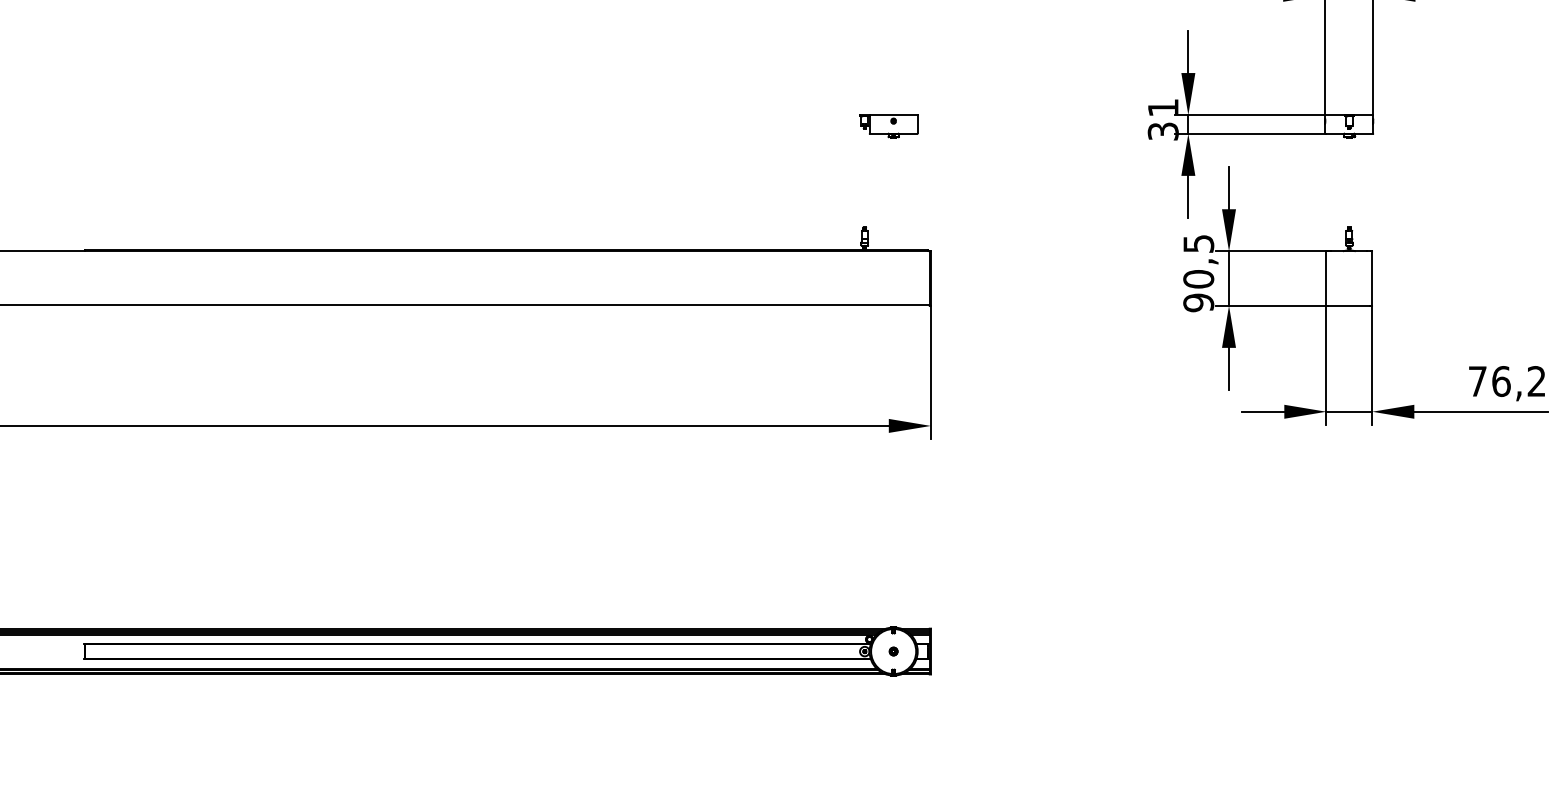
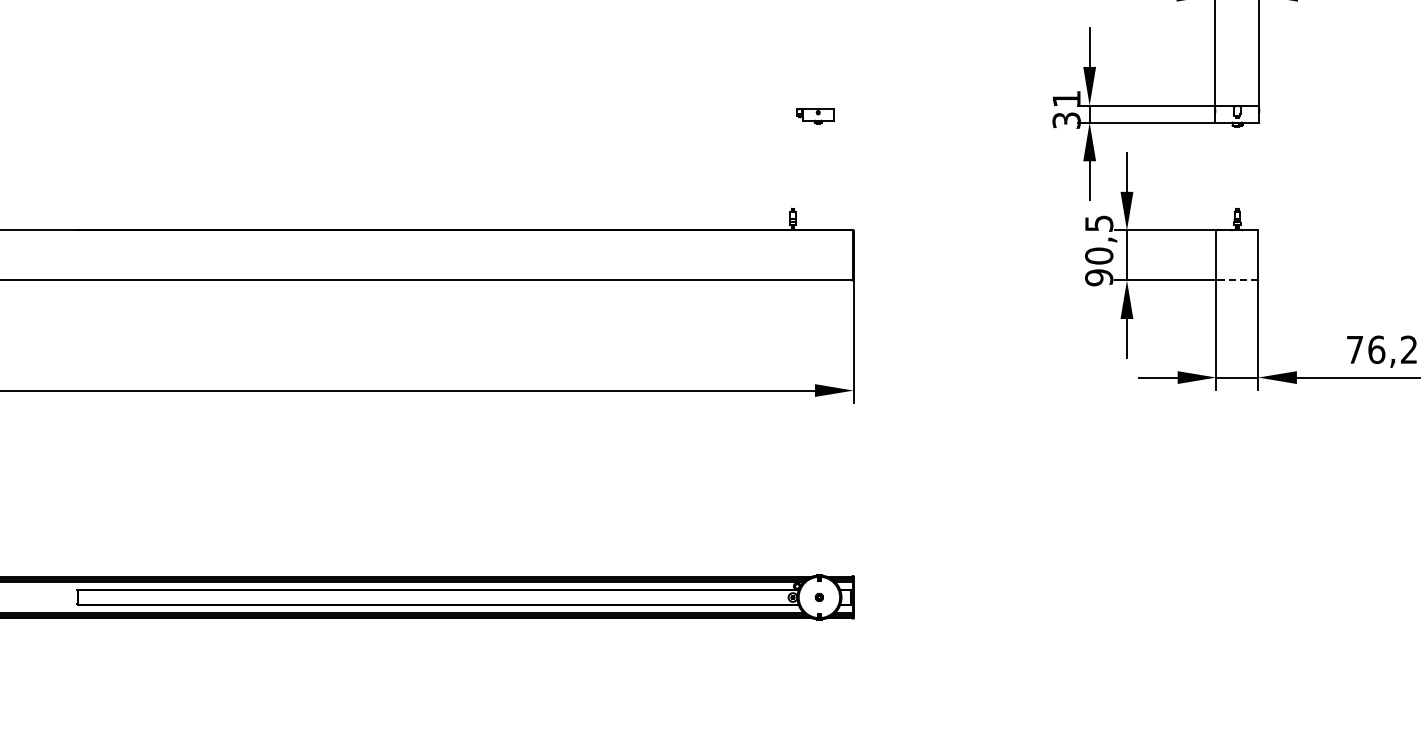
part: (889, 127) -> (815, 116), size x0.7
line: (1349, 305) -> (1237, 280), solid -> dashed

